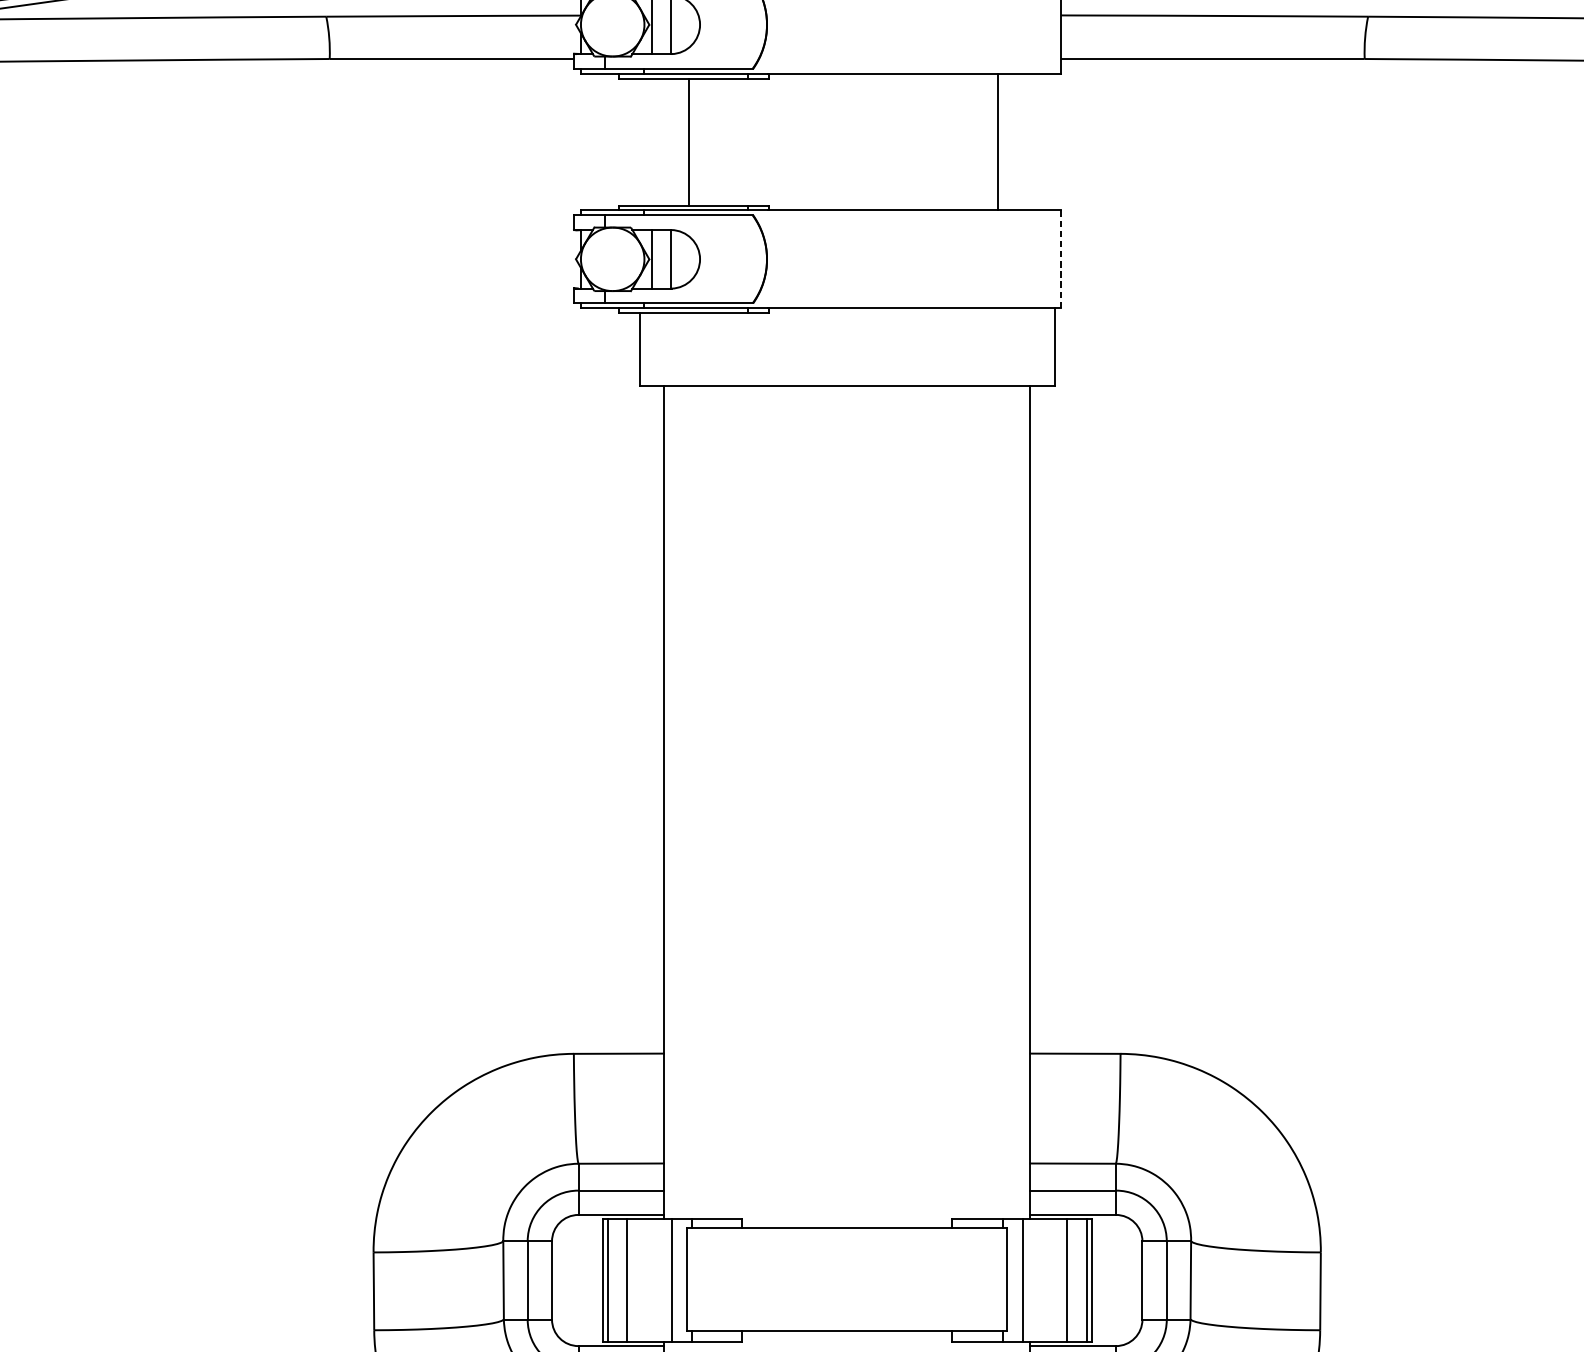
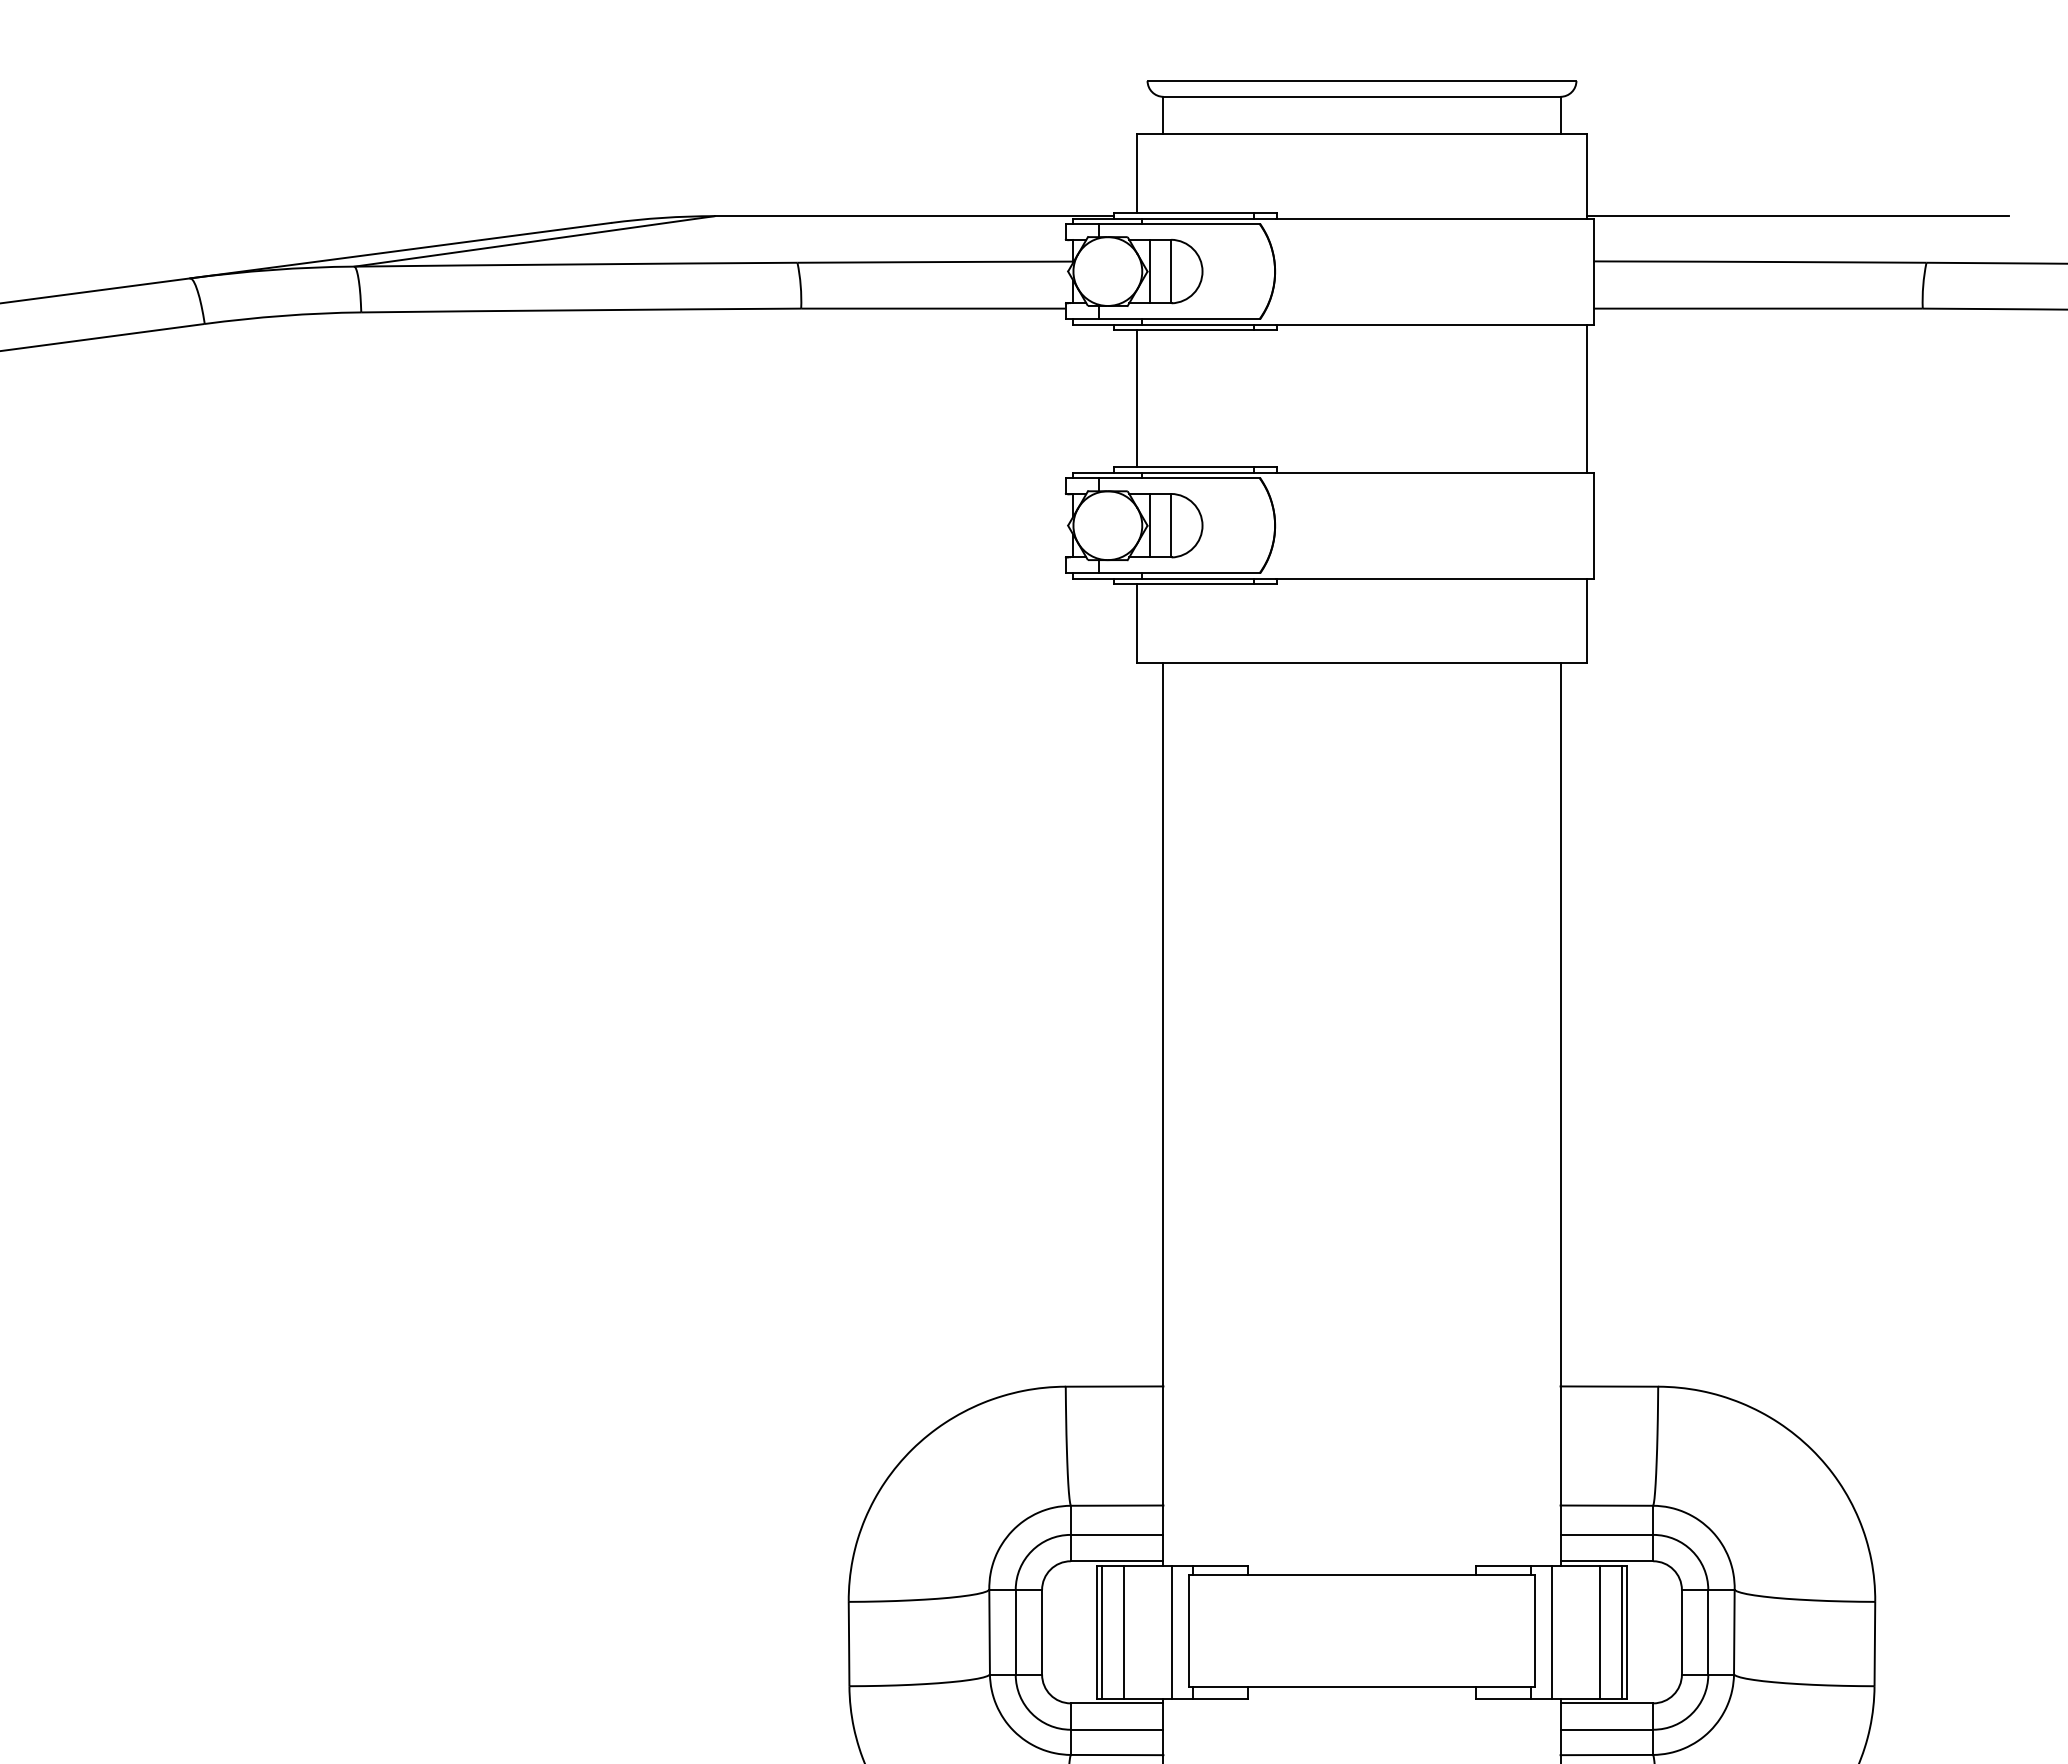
line: (688, 141) -> (1136, 398), moved
line: (998, 141) -> (1587, 398), moved
line: (1060, 259) -> (1593, 525), dashed -> solid

